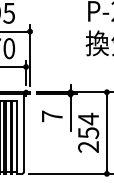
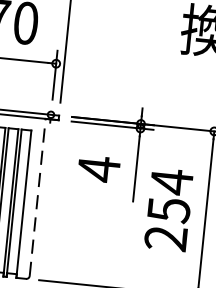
text: (52, 116) -> (99, 169), 7 -> 4
line: (23, 133) -> (37, 197), solid -> dashed

